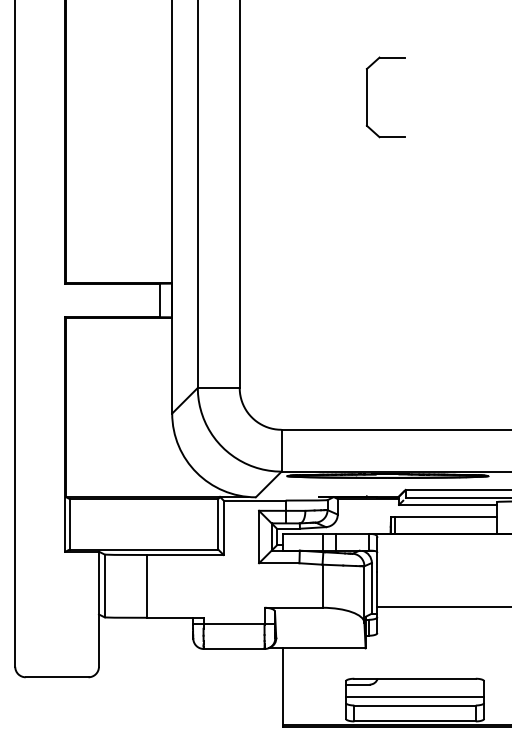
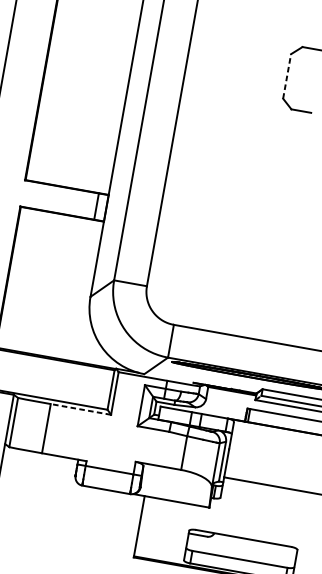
line: (366, 96) -> (286, 75), solid -> dashed
line: (184, 554) -> (80, 408), solid -> dashed
line: (415, 697) -> (241, 553), removed

